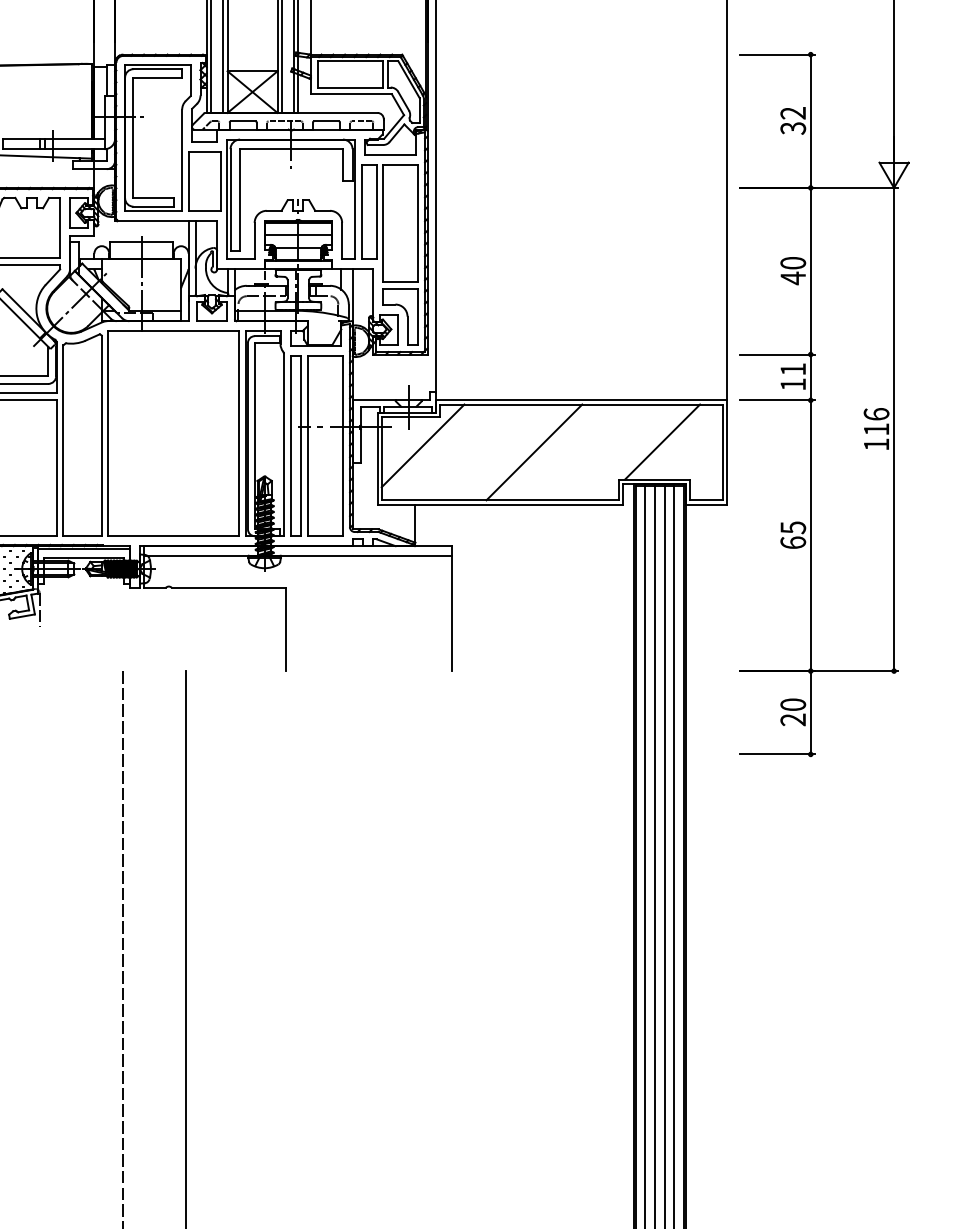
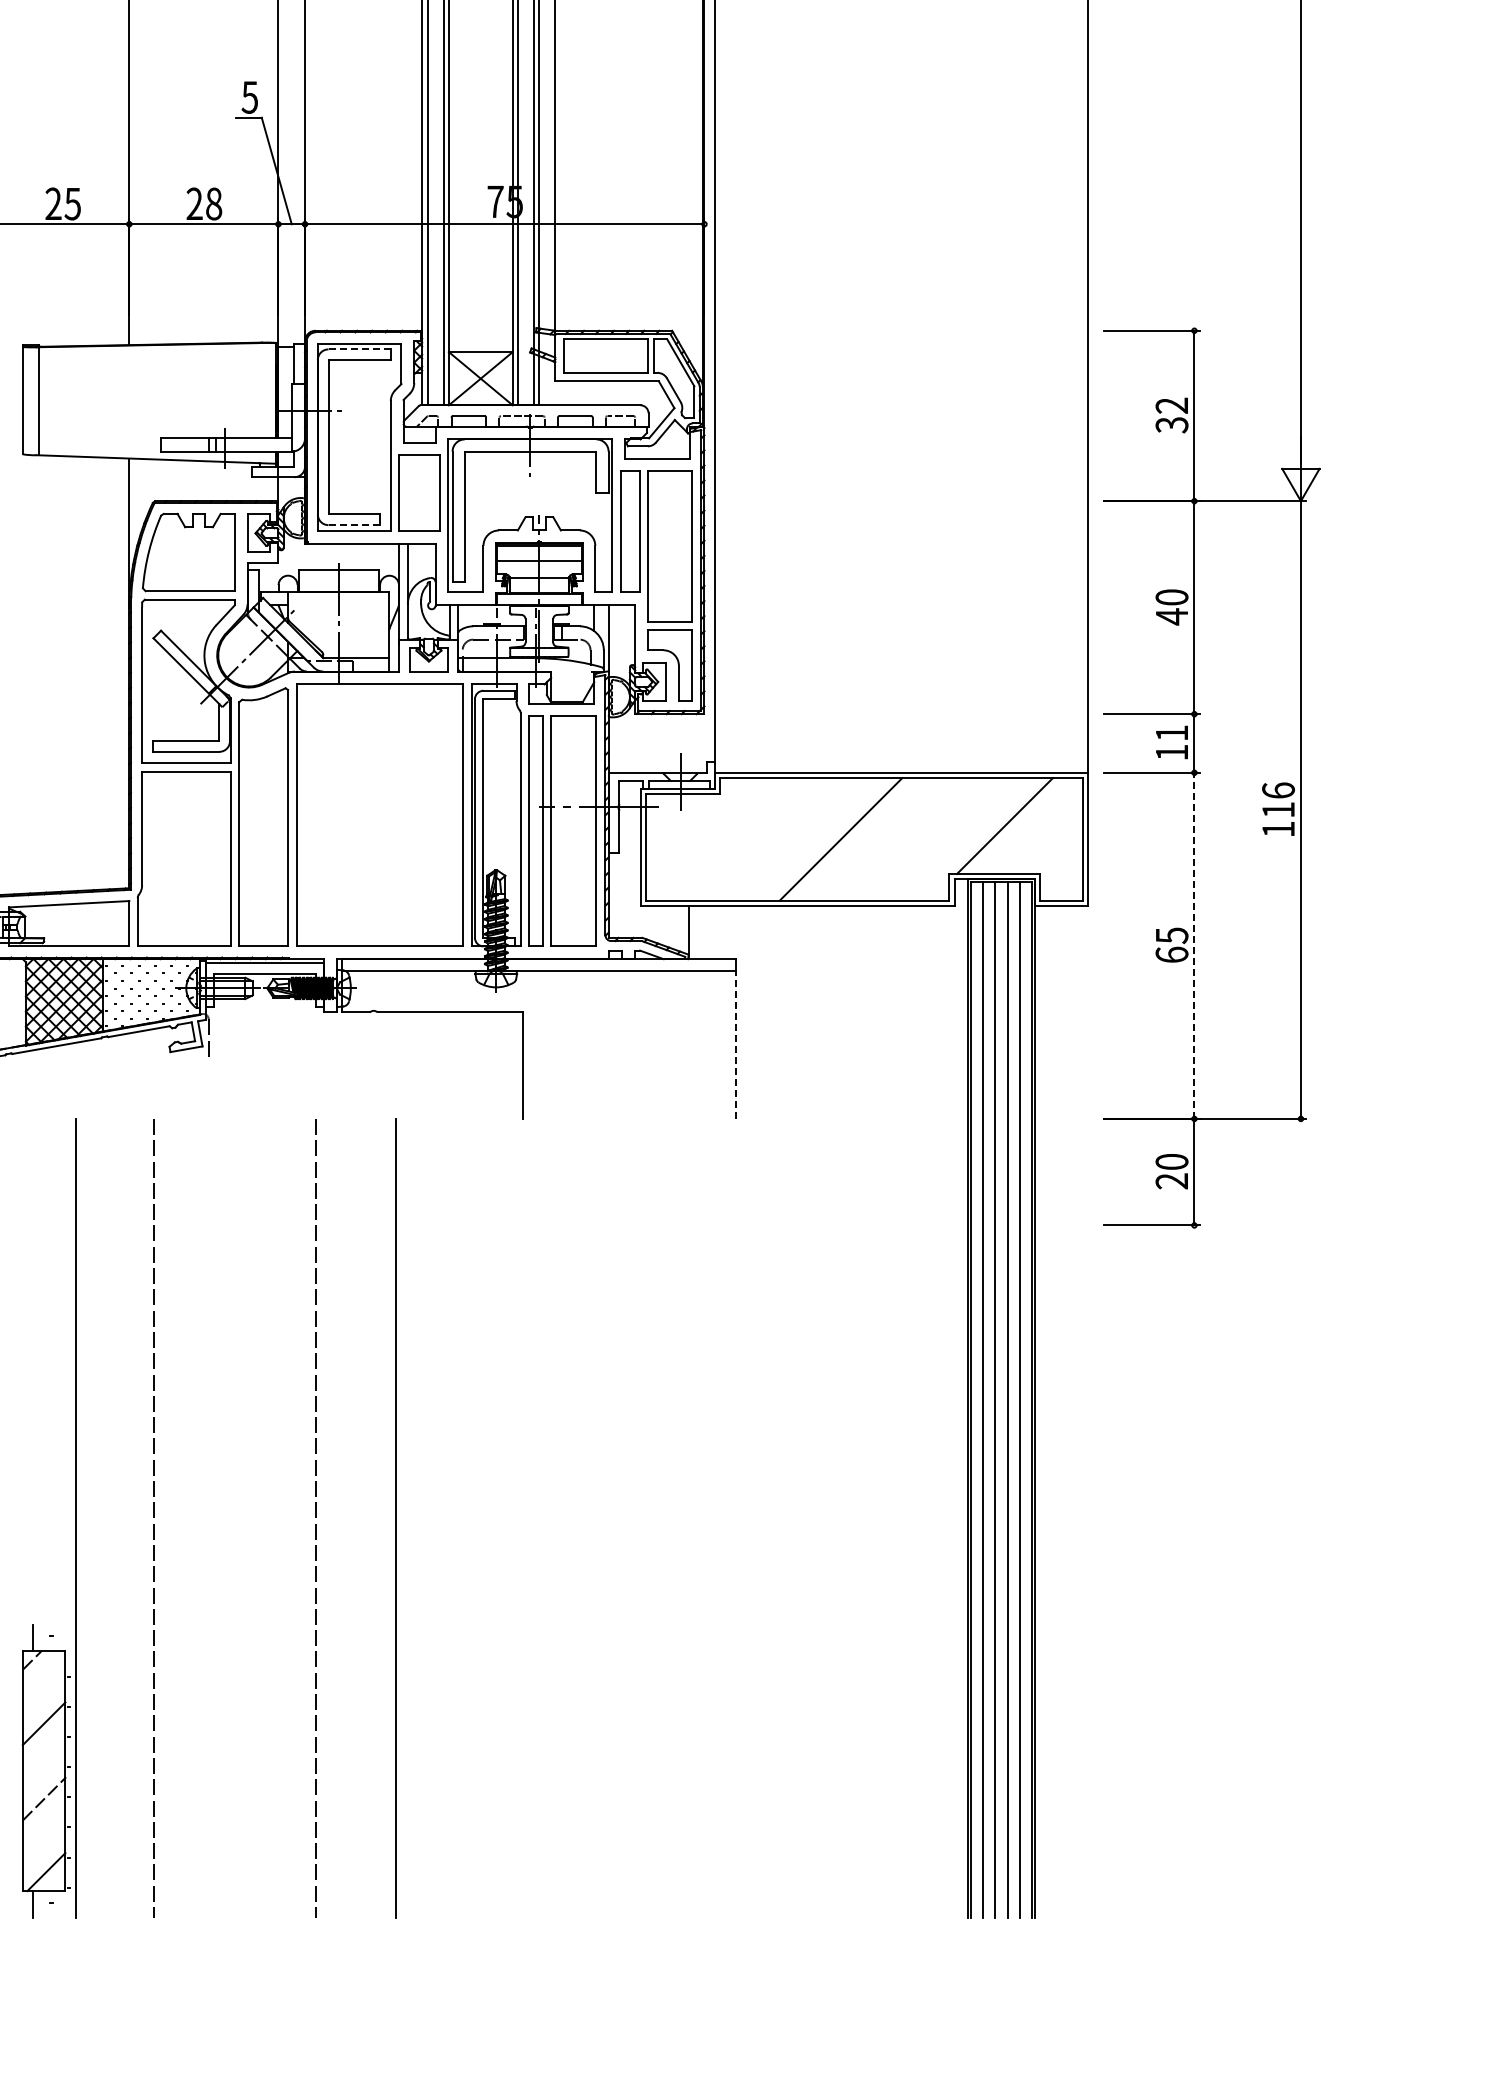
line: (158, 69) -> (360, 349), solid -> dashed
line: (153, 206) -> (354, 525), solid -> dashed
line: (422, 445) -> (698, 830), removed
line: (810, 535) -> (1194, 945), solid -> dashed
line: (451, 613) -> (735, 1045), solid -> dashed

